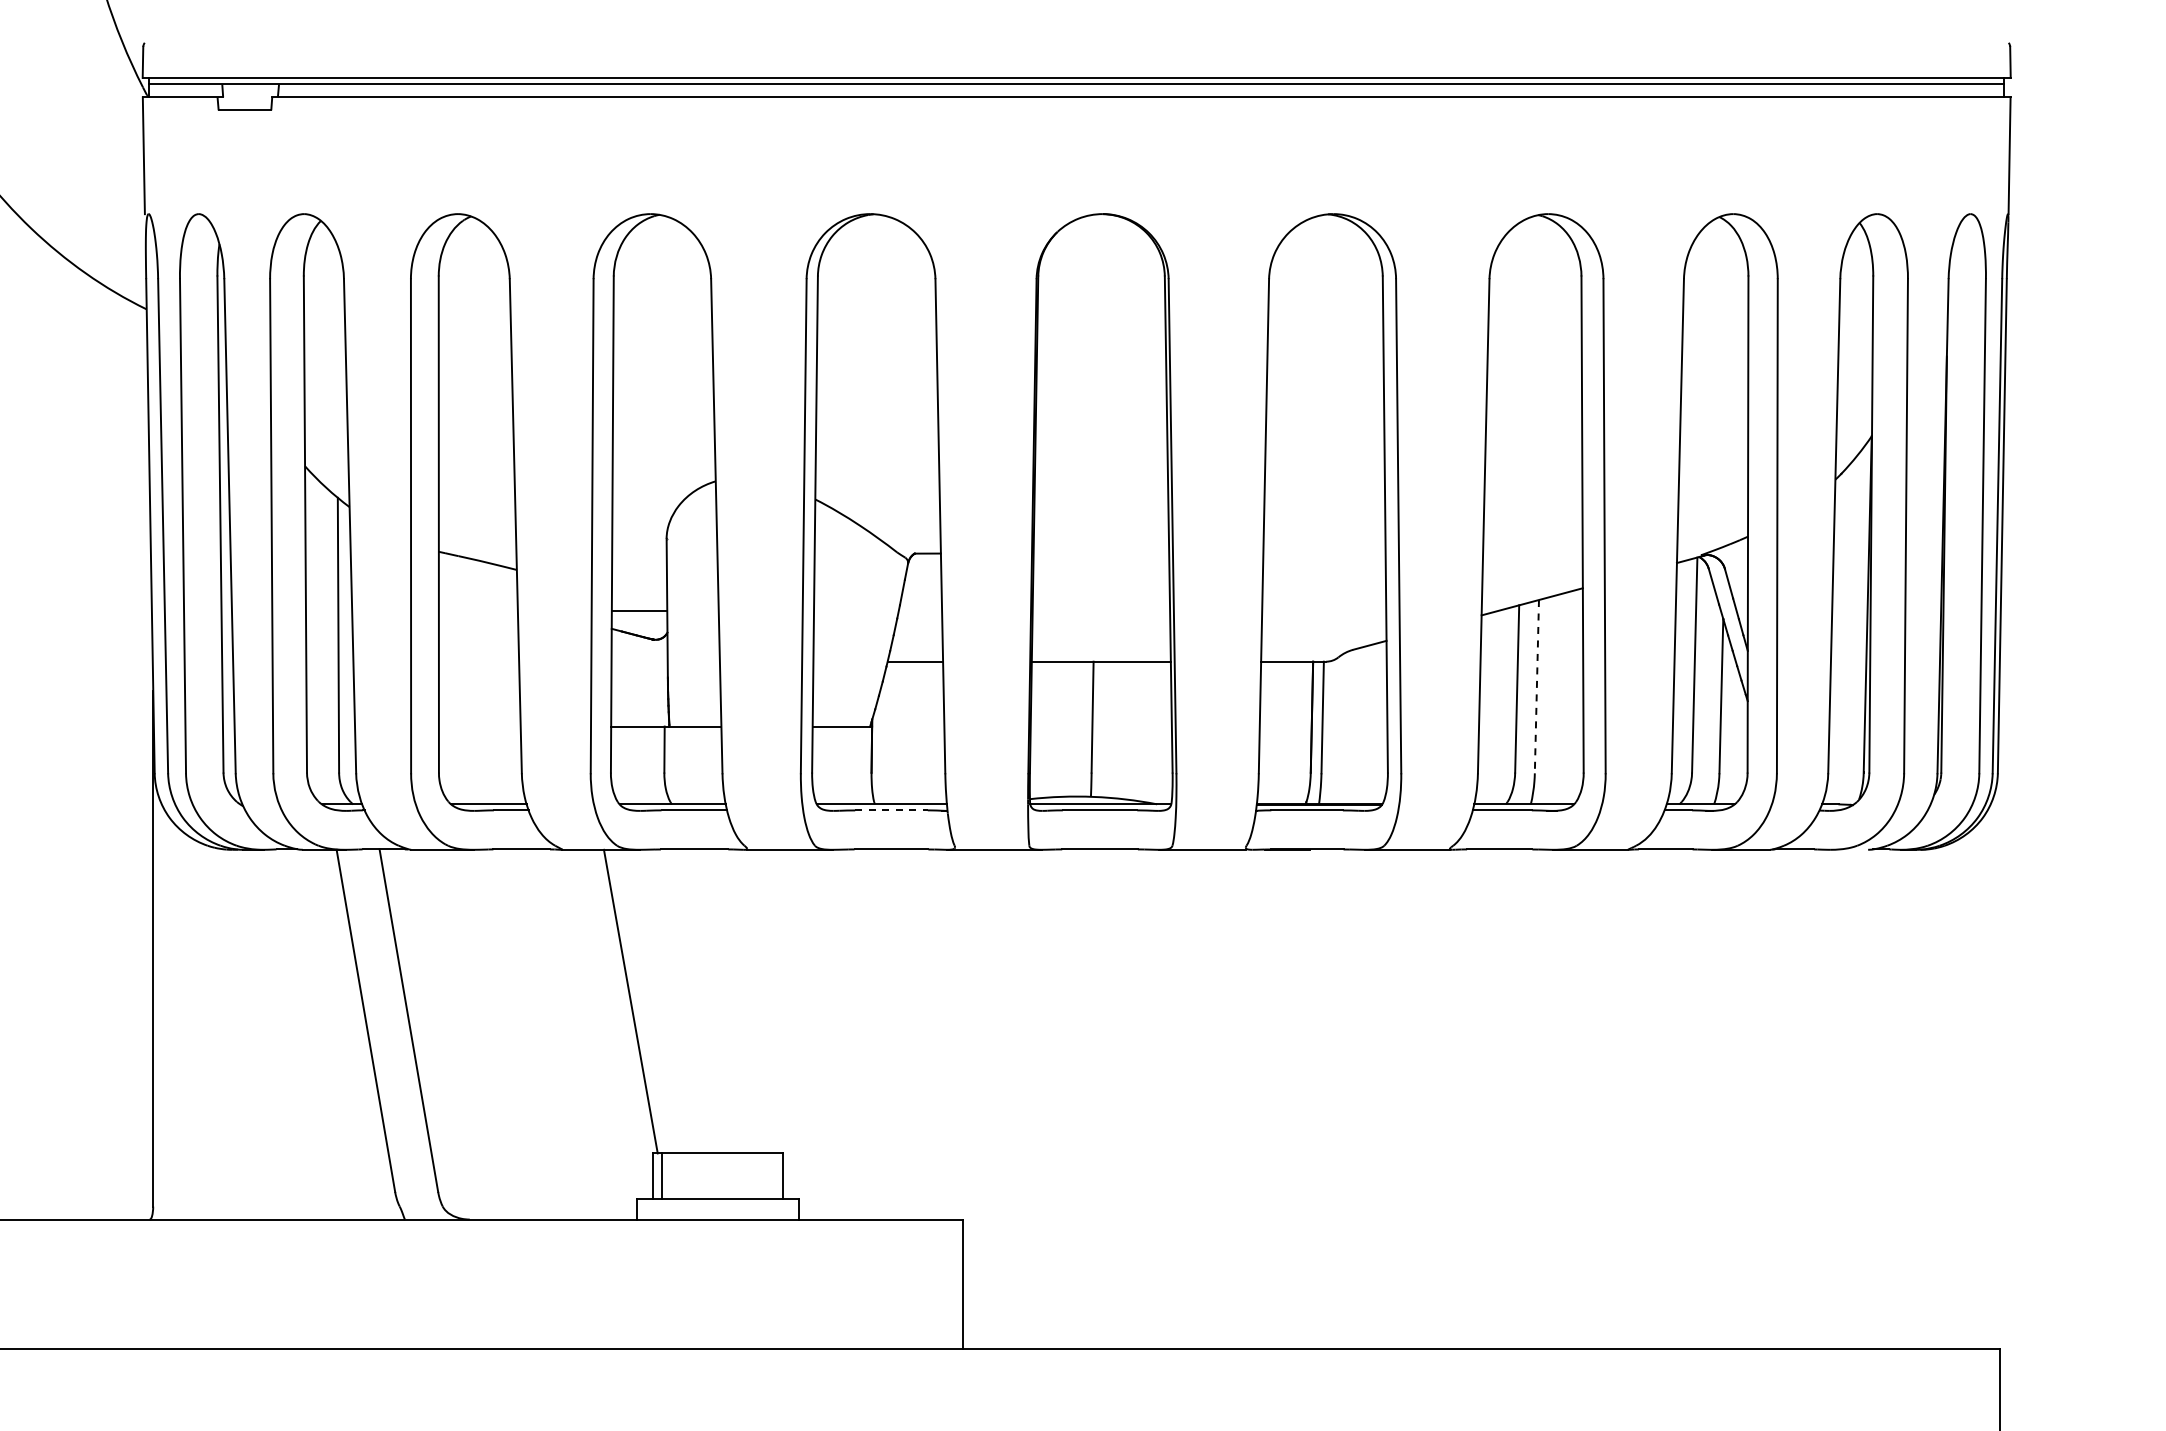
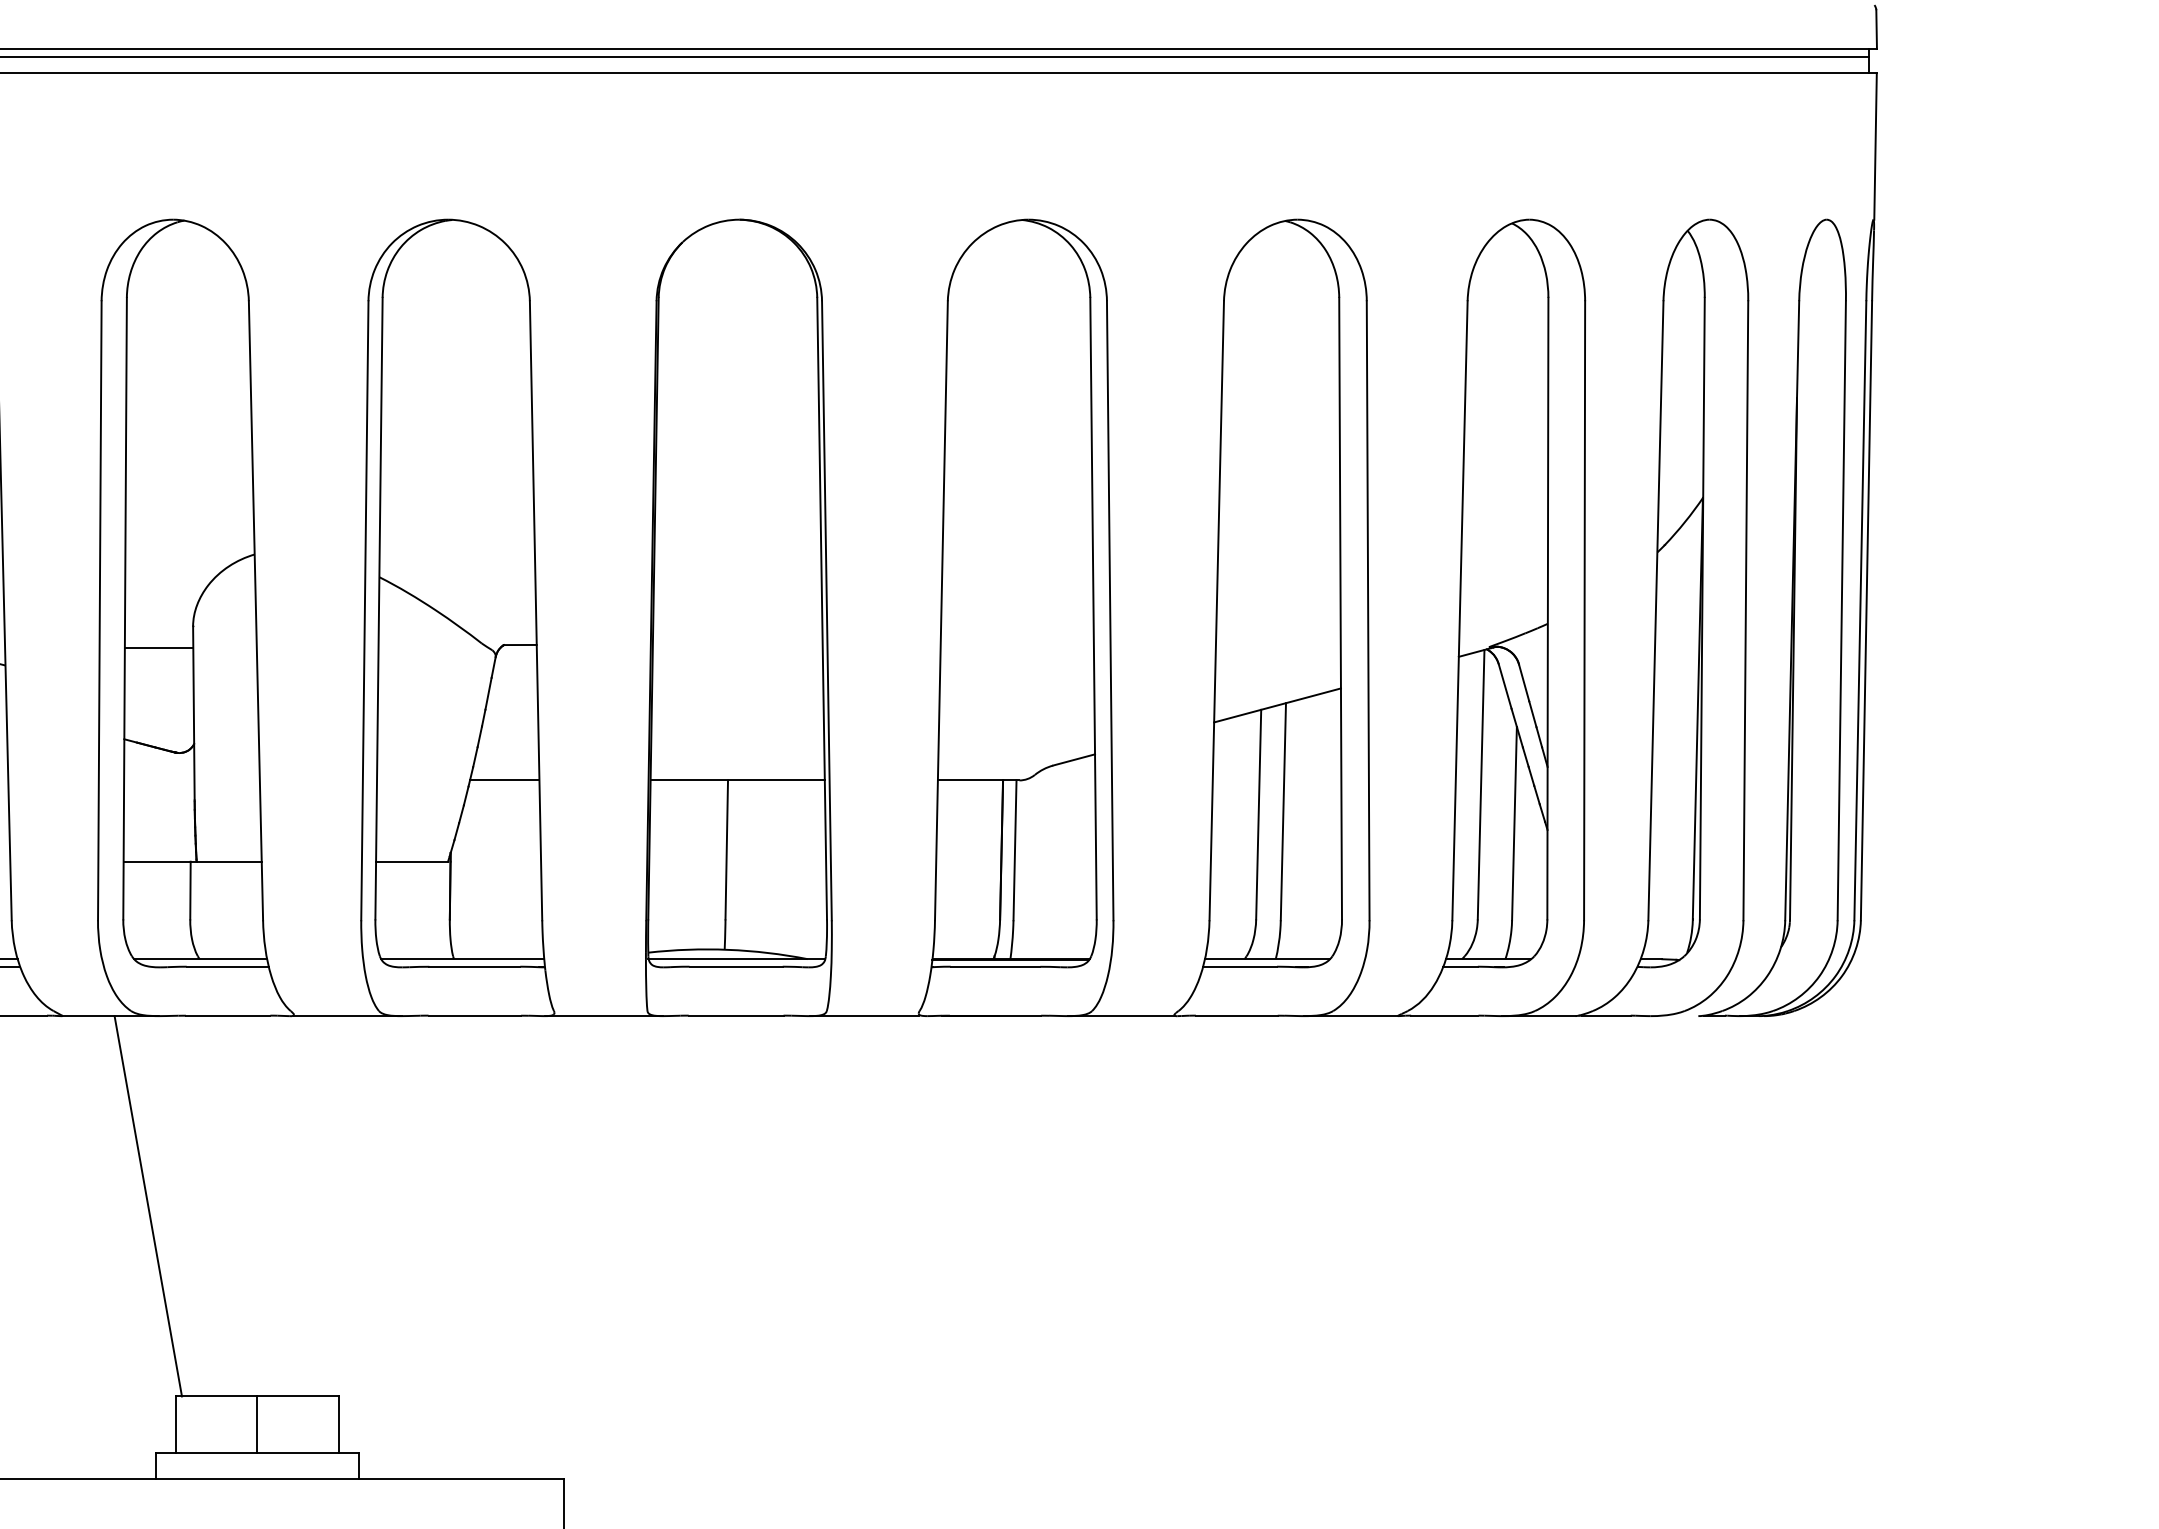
line: (639, 611) -> (159, 648), moved
line: (1536, 686) -> (1282, 811), dashed -> solid
line: (892, 810) -> (476, 966), dashed -> solid
line: (662, 1175) -> (258, 1424), moved

